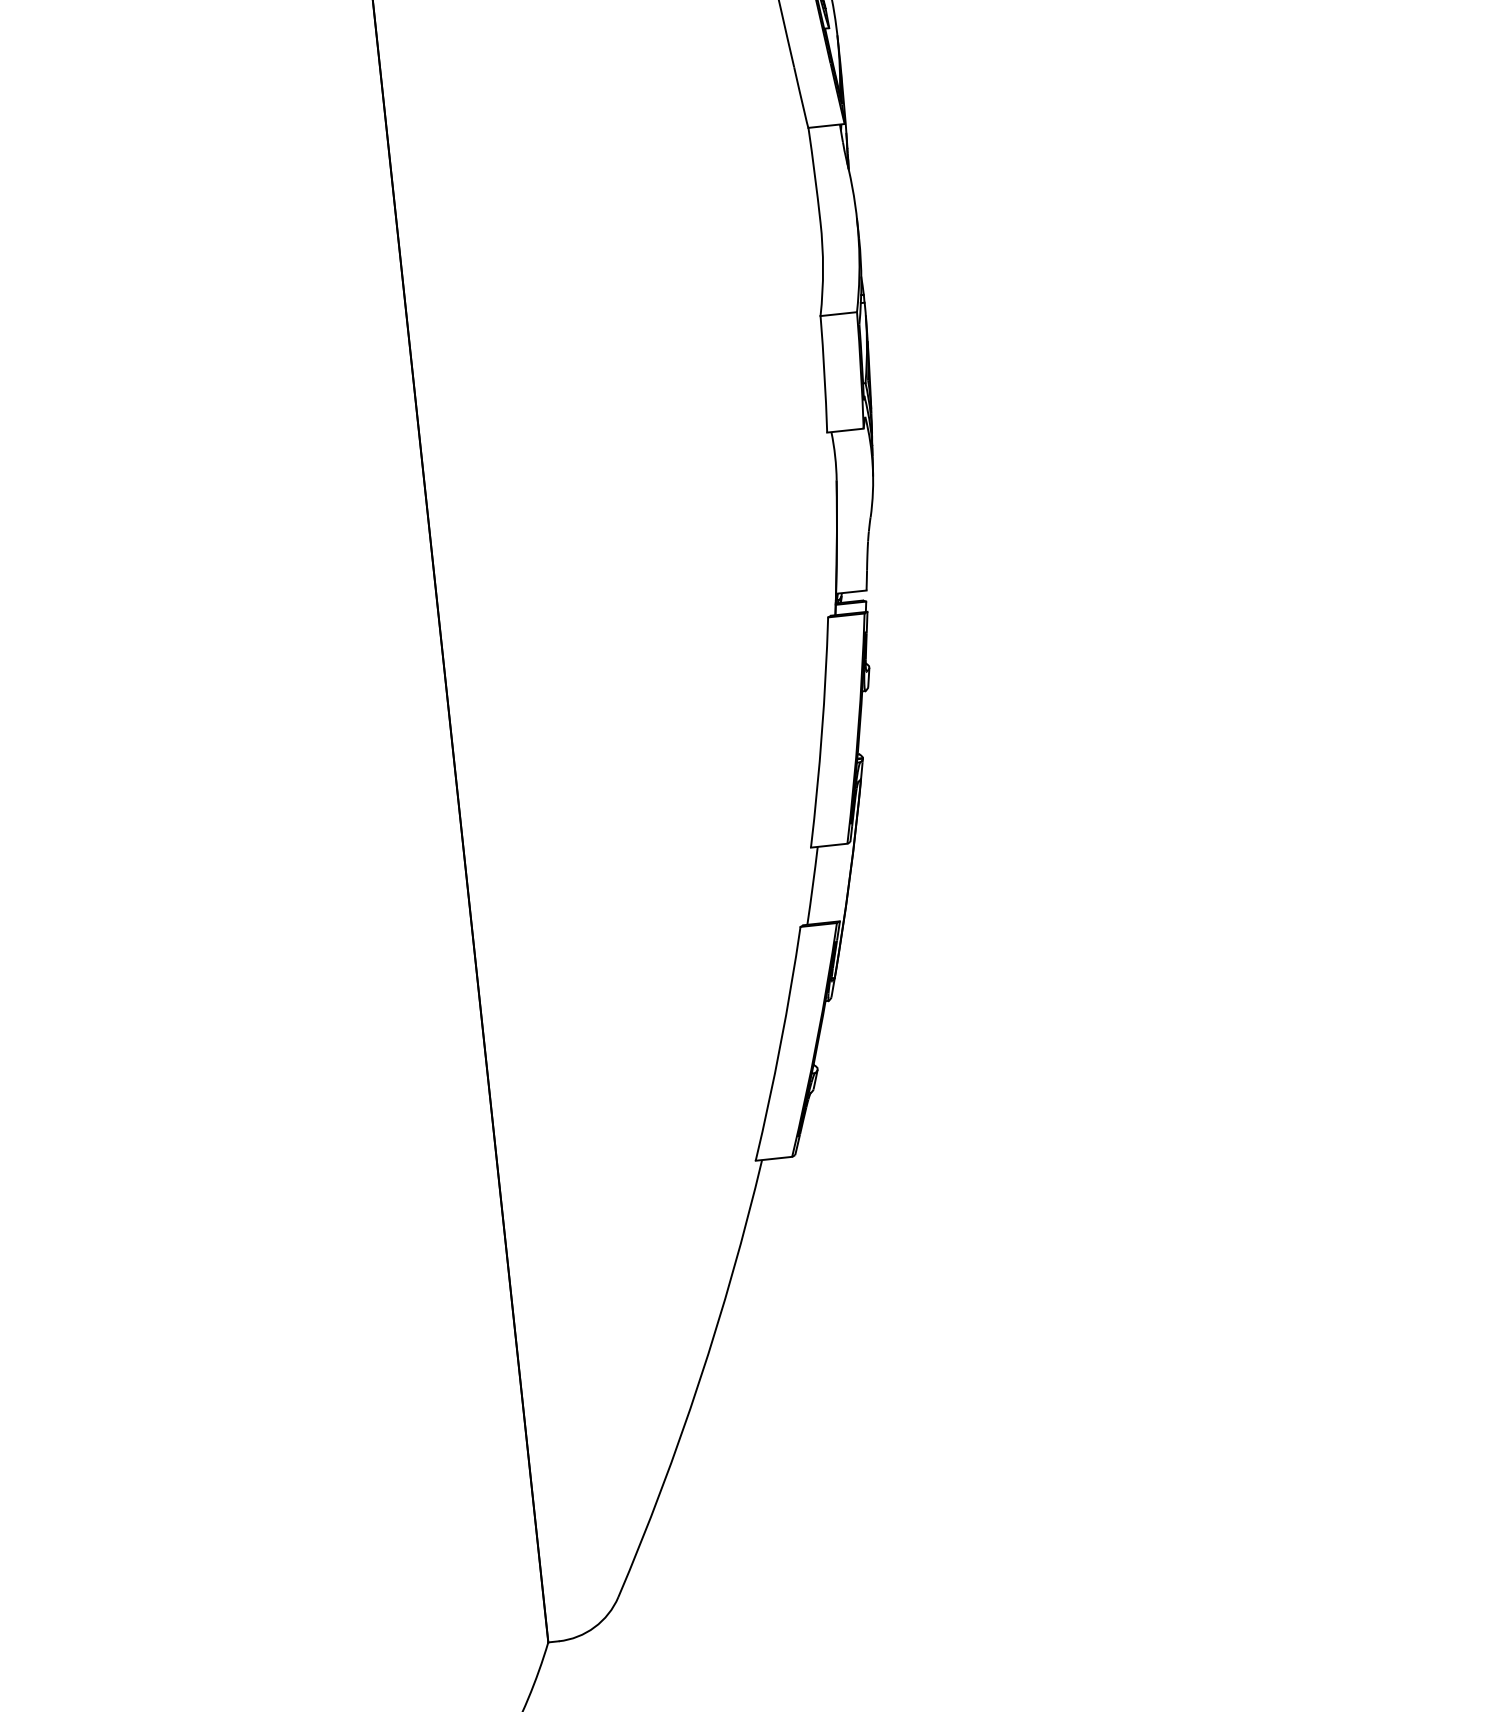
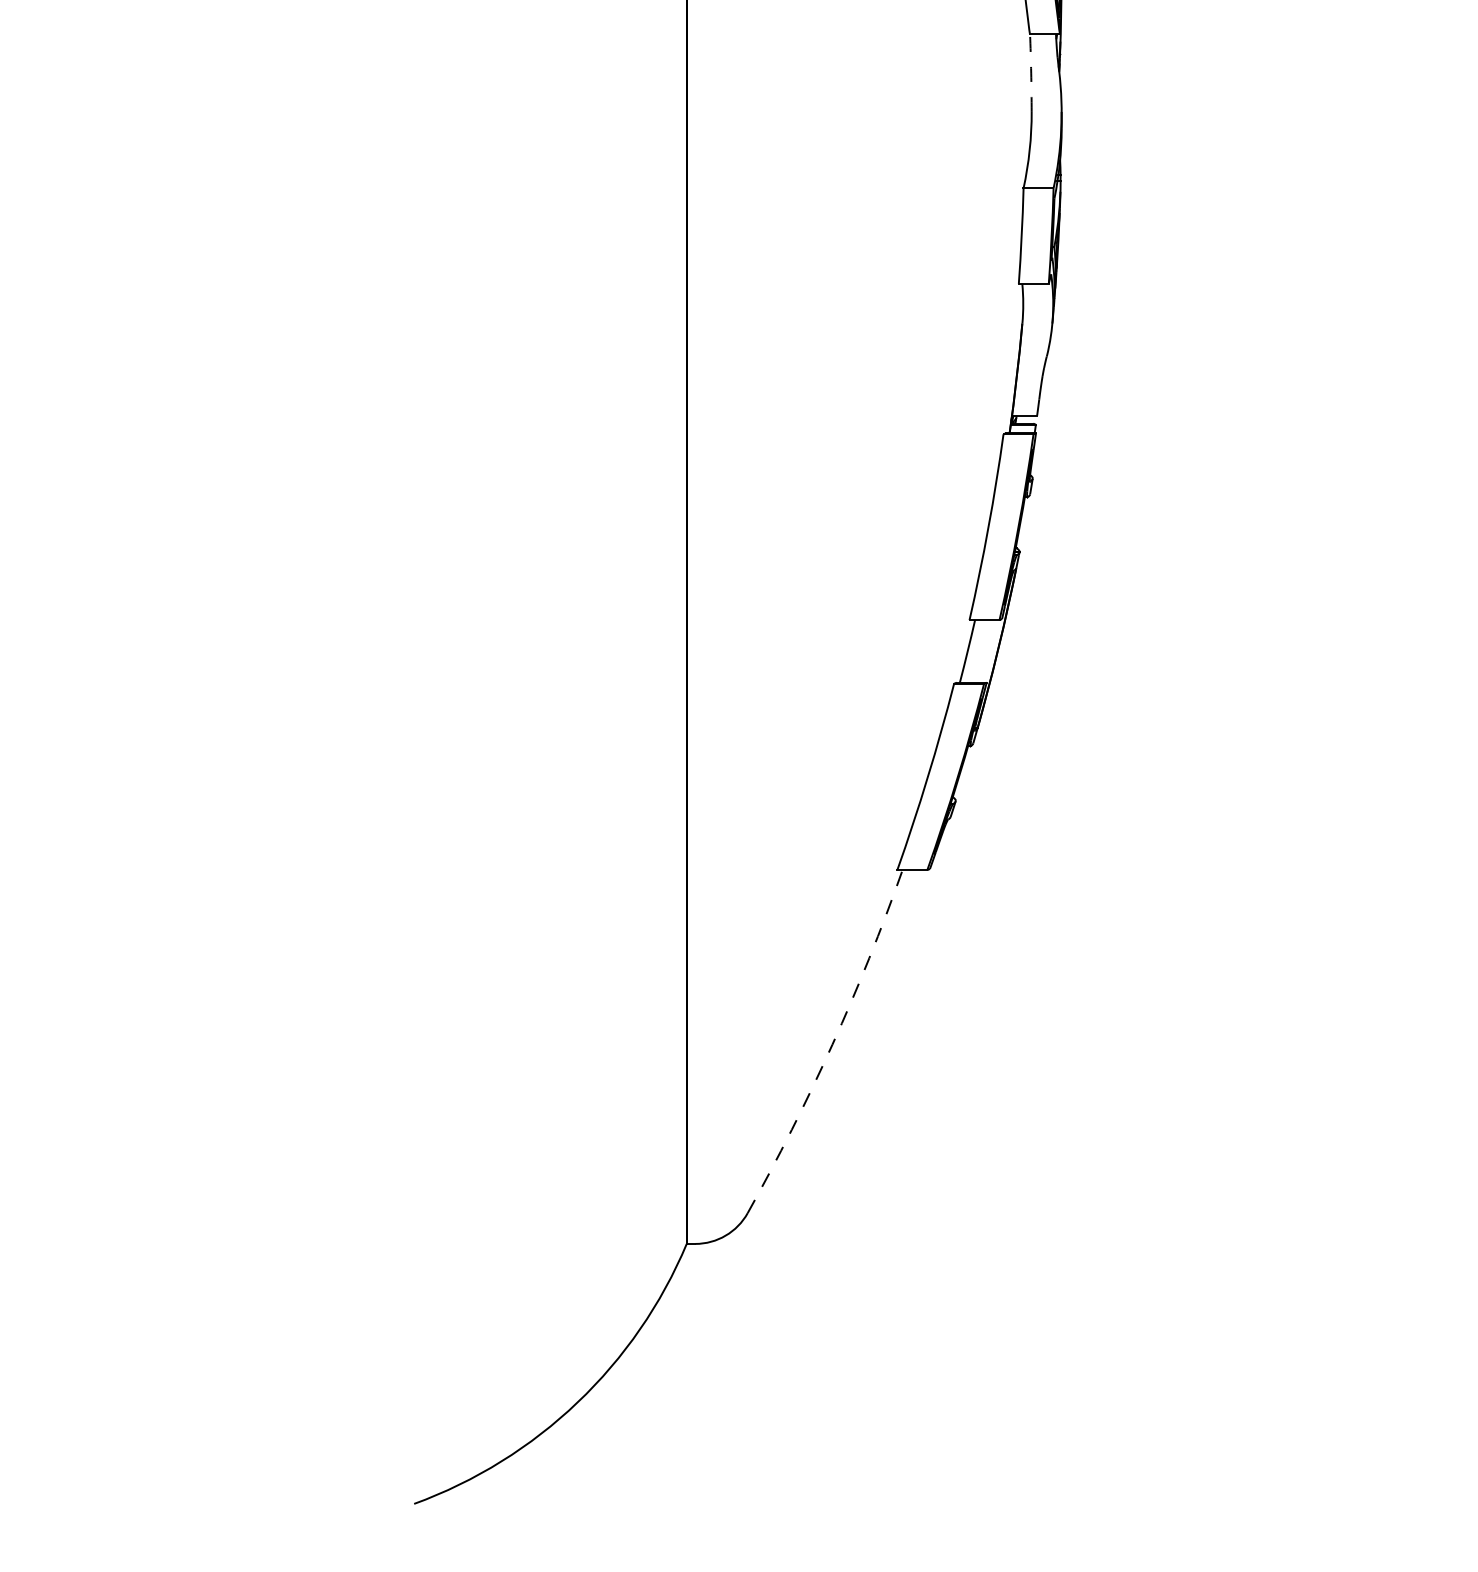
arc: (815, 175) -> (1031, 73), solid -> dashed
arc: (699, 1381) -> (832, 1044), solid -> dashed

